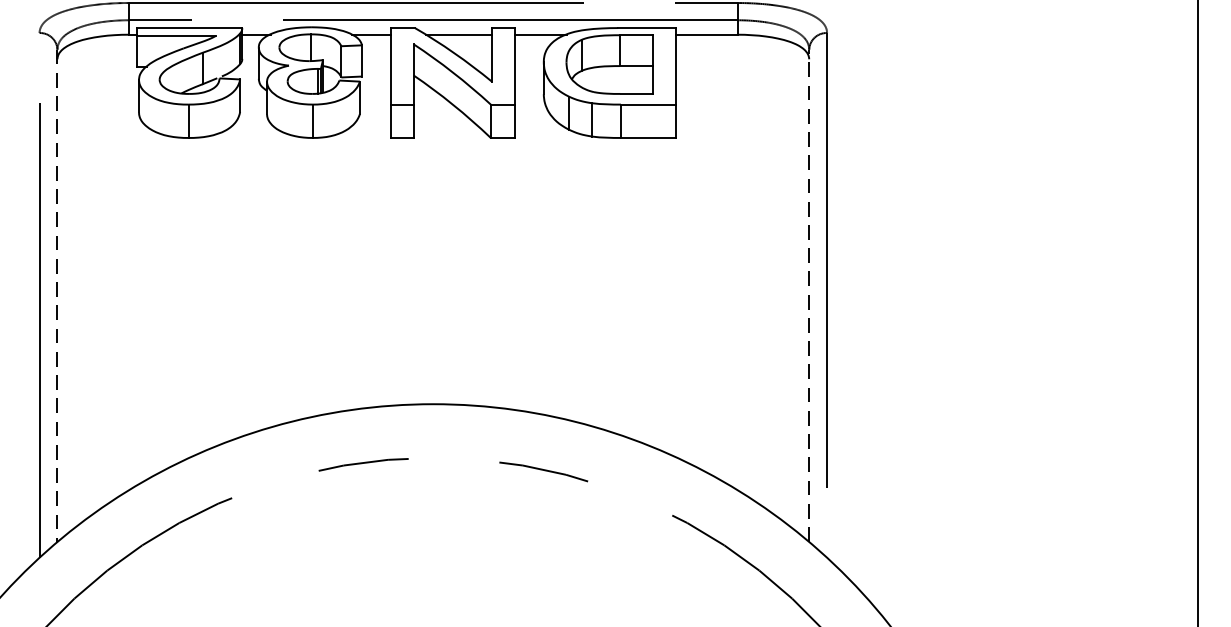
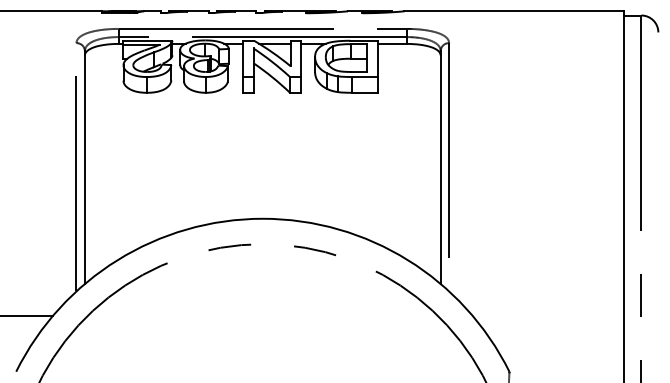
line: (808, 293) -> (440, 166), dashed -> solid
line: (56, 295) -> (84, 167), dashed -> solid

